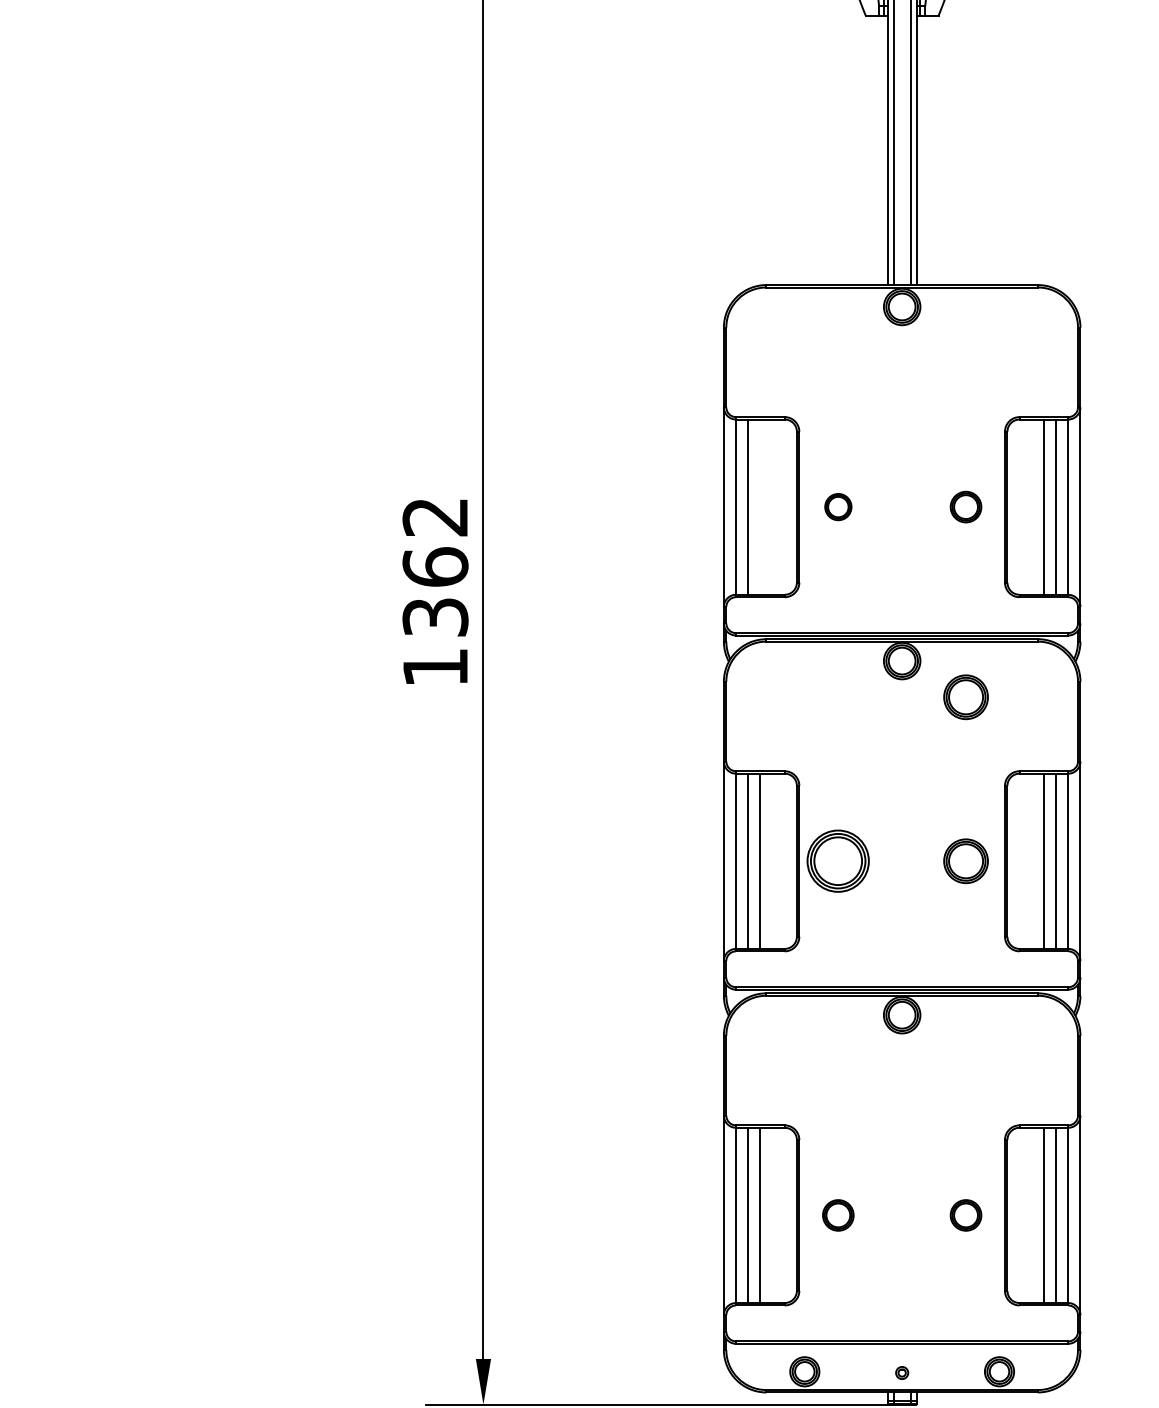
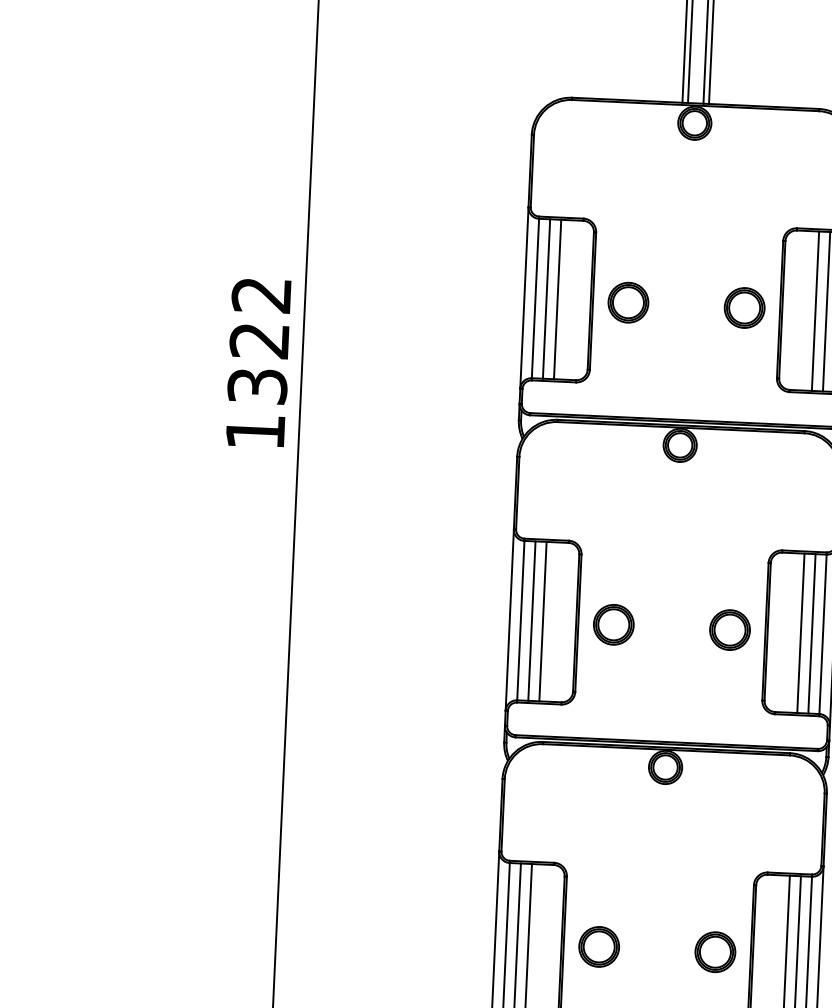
line: (760, 506) -> (557, 298), added
part: (838, 506) -> (628, 302), size x1.67
part: (965, 506) -> (744, 307), size x1.43
text: (435, 566) -> (259, 340), 1362 -> 1322
part: (965, 697) -> (736, 481), removed
part: (838, 861) -> (614, 625), size x0.71
part: (838, 1215) -> (599, 947), size x1.43
part: (965, 1215) -> (714, 952), size x1.43

